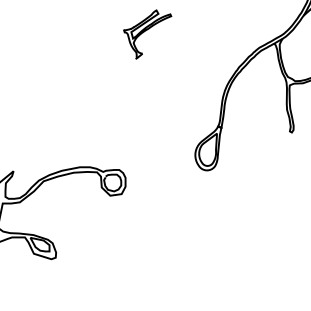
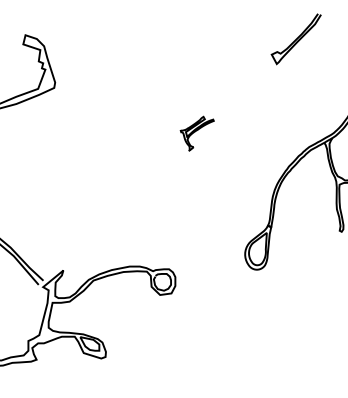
part: (146, 34) -> (196, 133), size x0.7

